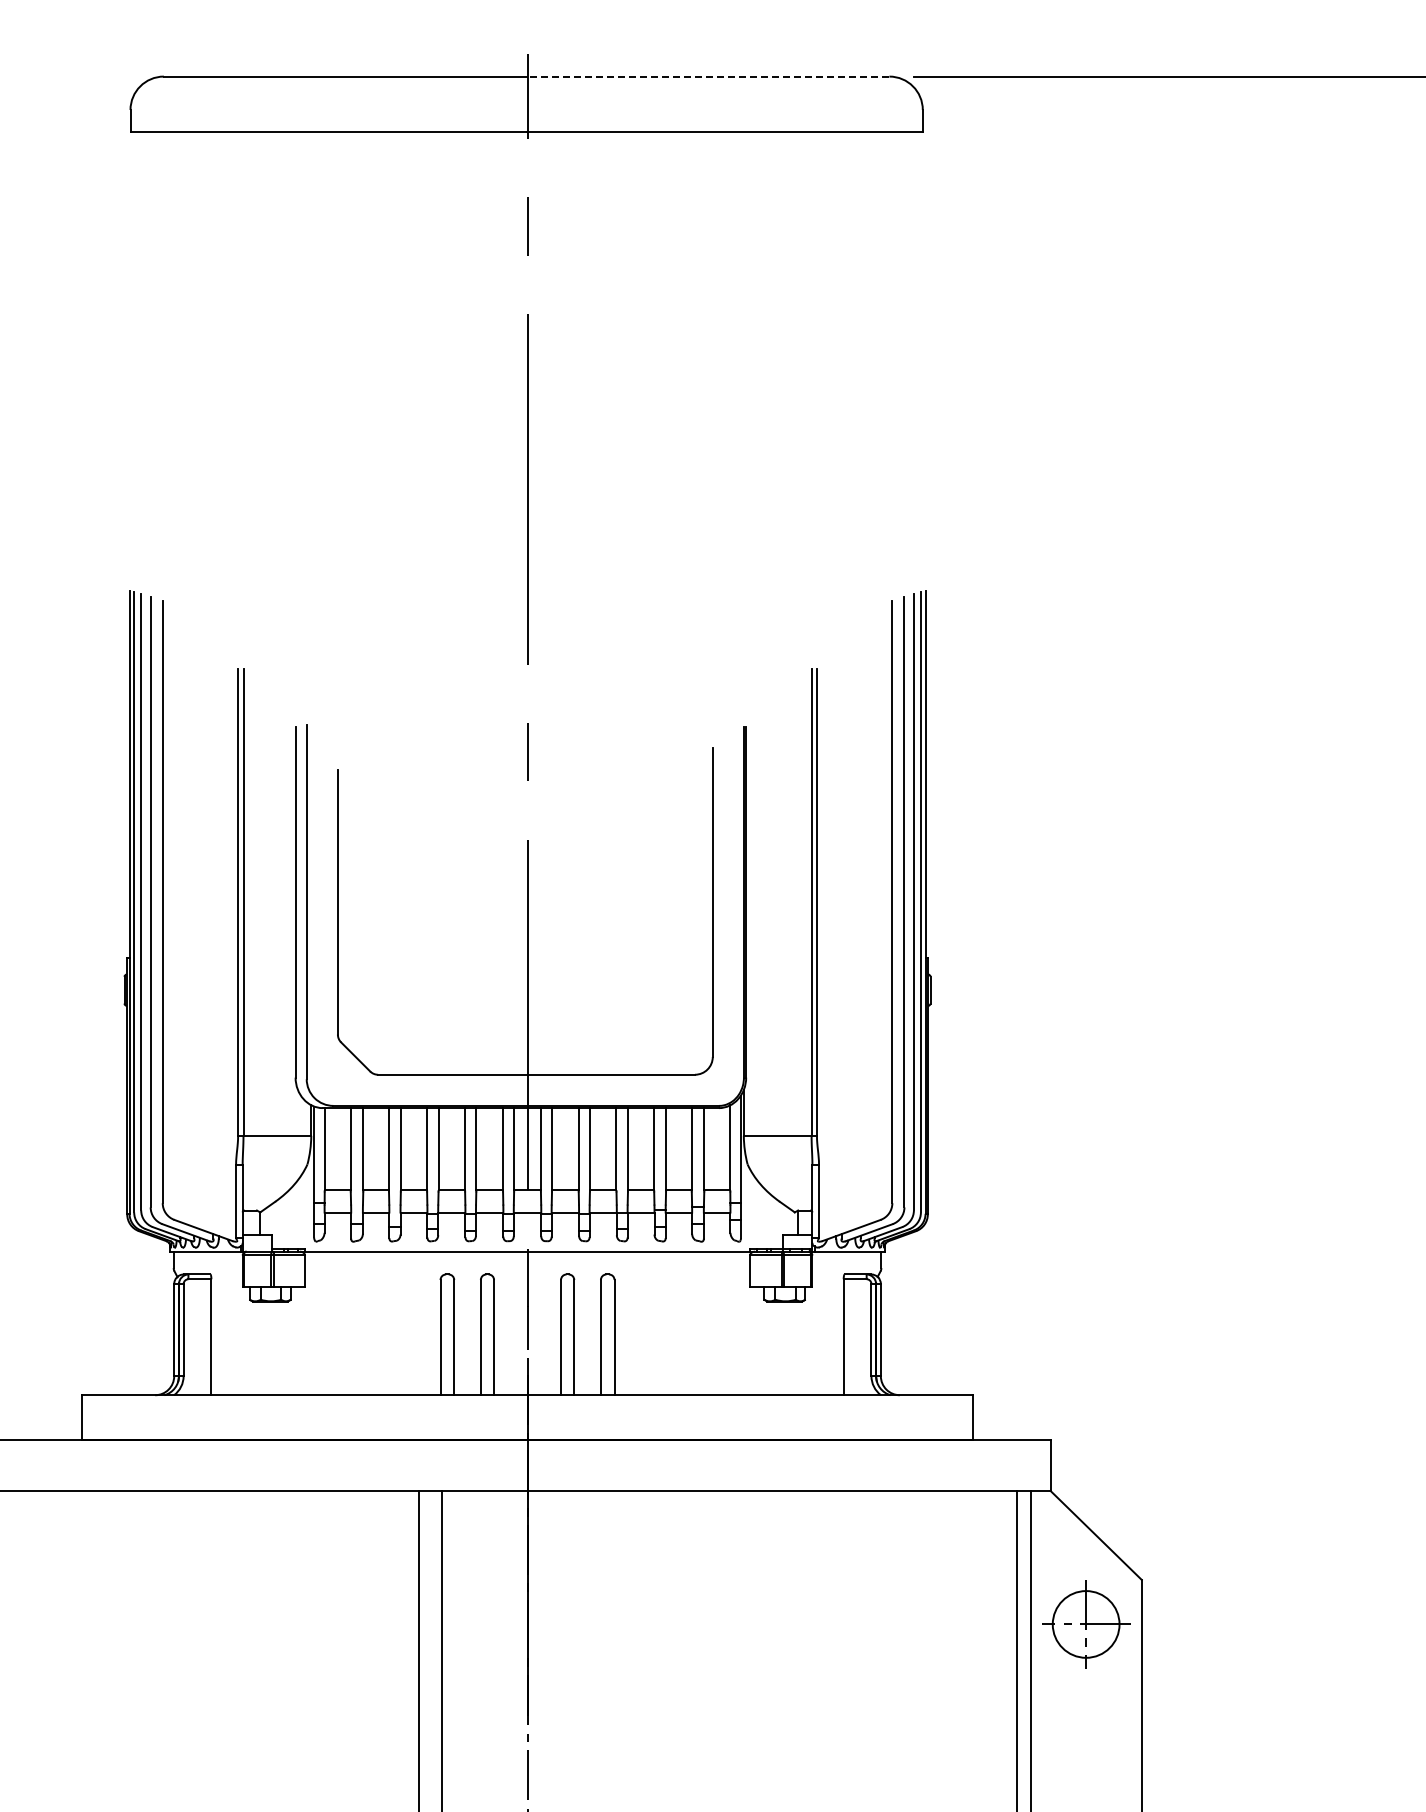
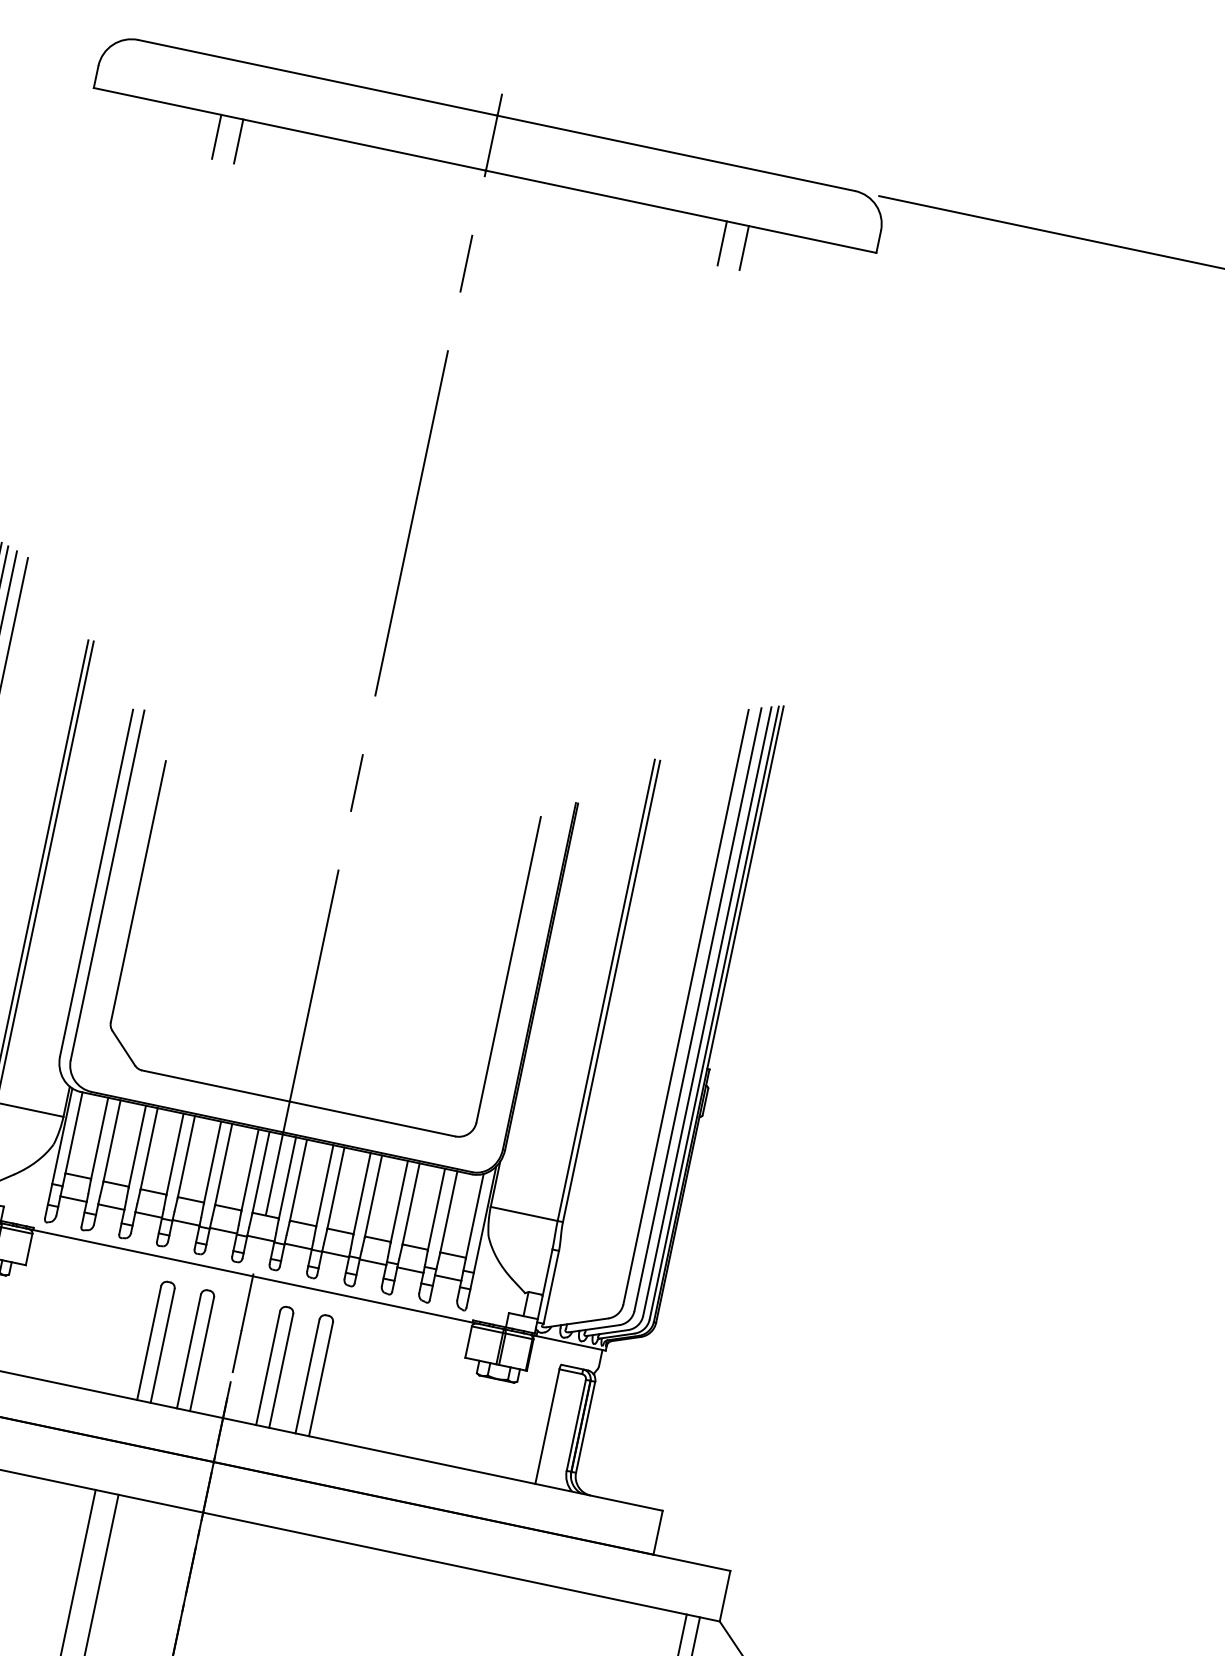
line: (707, 76) -> (675, 153), dashed -> solid
line: (259, 154) -> (216, 136), added
line: (281, 154) -> (238, 141), added
line: (771, 154) -> (722, 243), added
line: (793, 154) -> (744, 247), added

